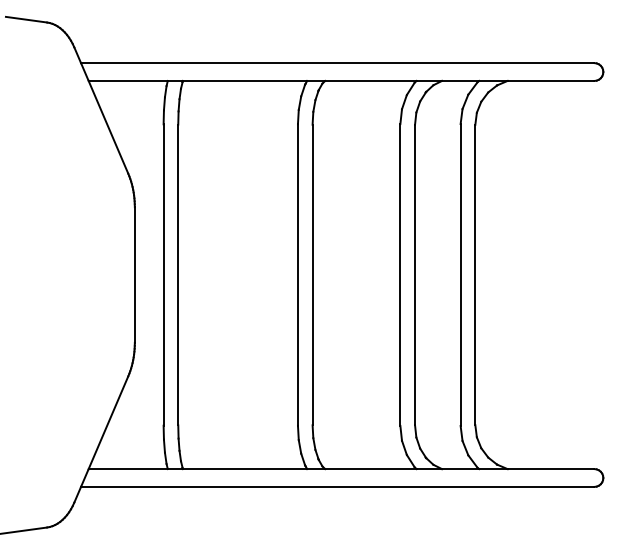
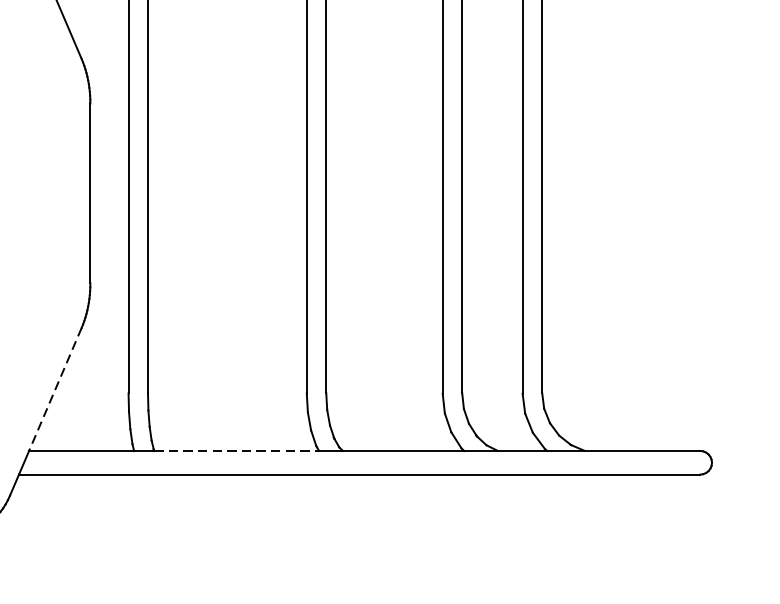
line: (108, 423) -> (55, 390), solid -> dashed
line: (245, 469) -> (237, 451), solid -> dashed

